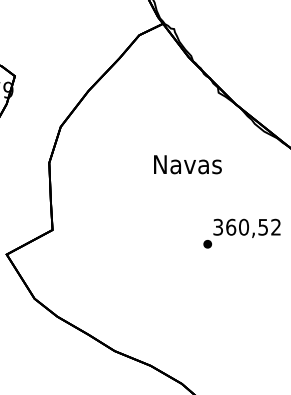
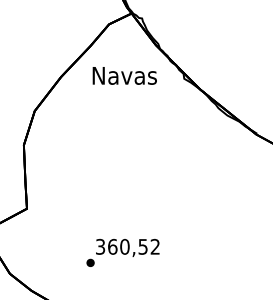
text: (187, 164) -> (124, 75), moved
text: (241, 233) -> (122, 252), moved

